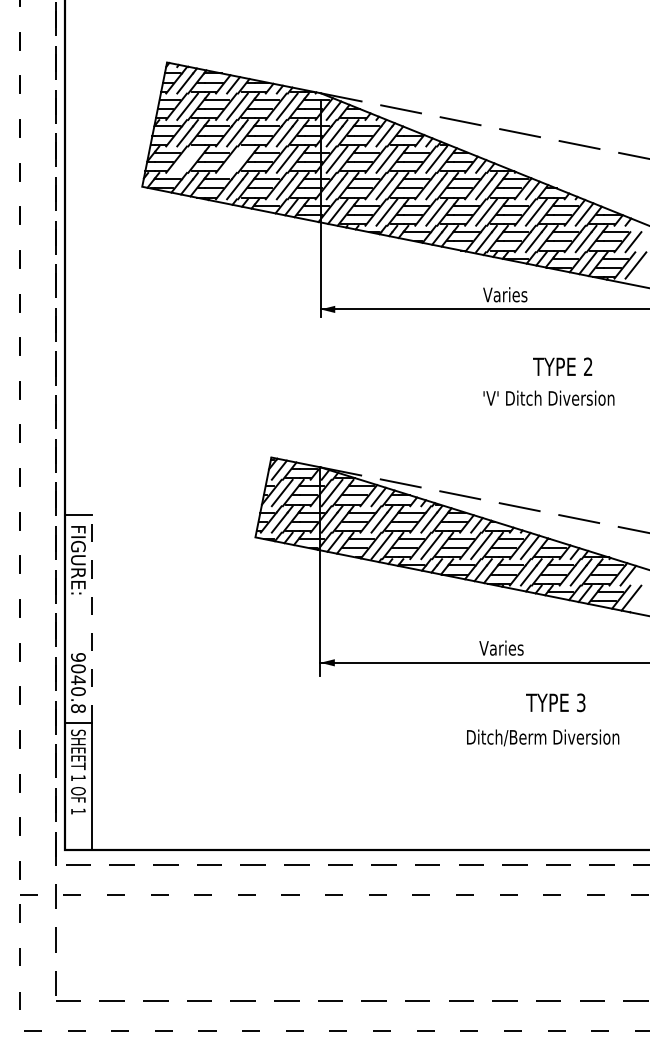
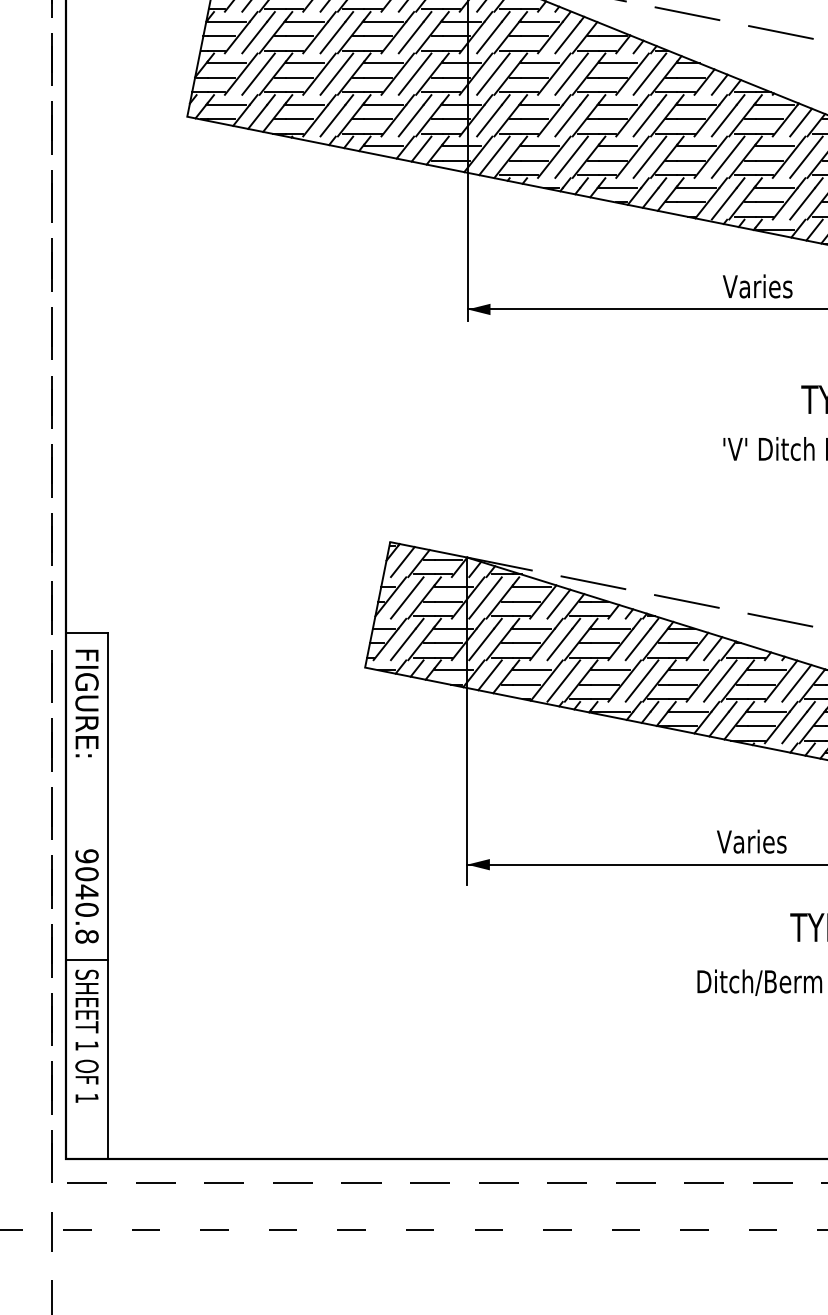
line: (187, 159) -> (258, 73), added
line: (237, 159) -> (336, 73), added
line: (92, 618) -> (109, 795), dashed -> solid

